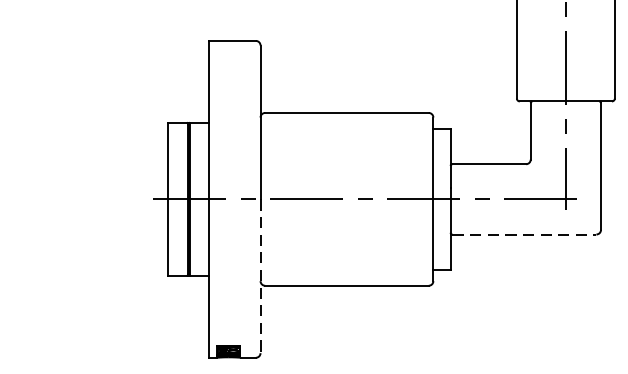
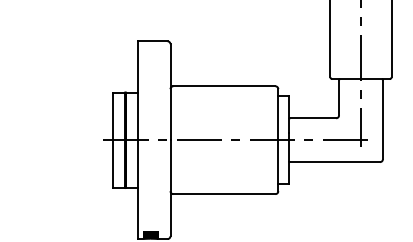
line: (525, 235) -> (335, 162), dashed -> solid
line: (260, 276) -> (170, 188), dashed -> solid

